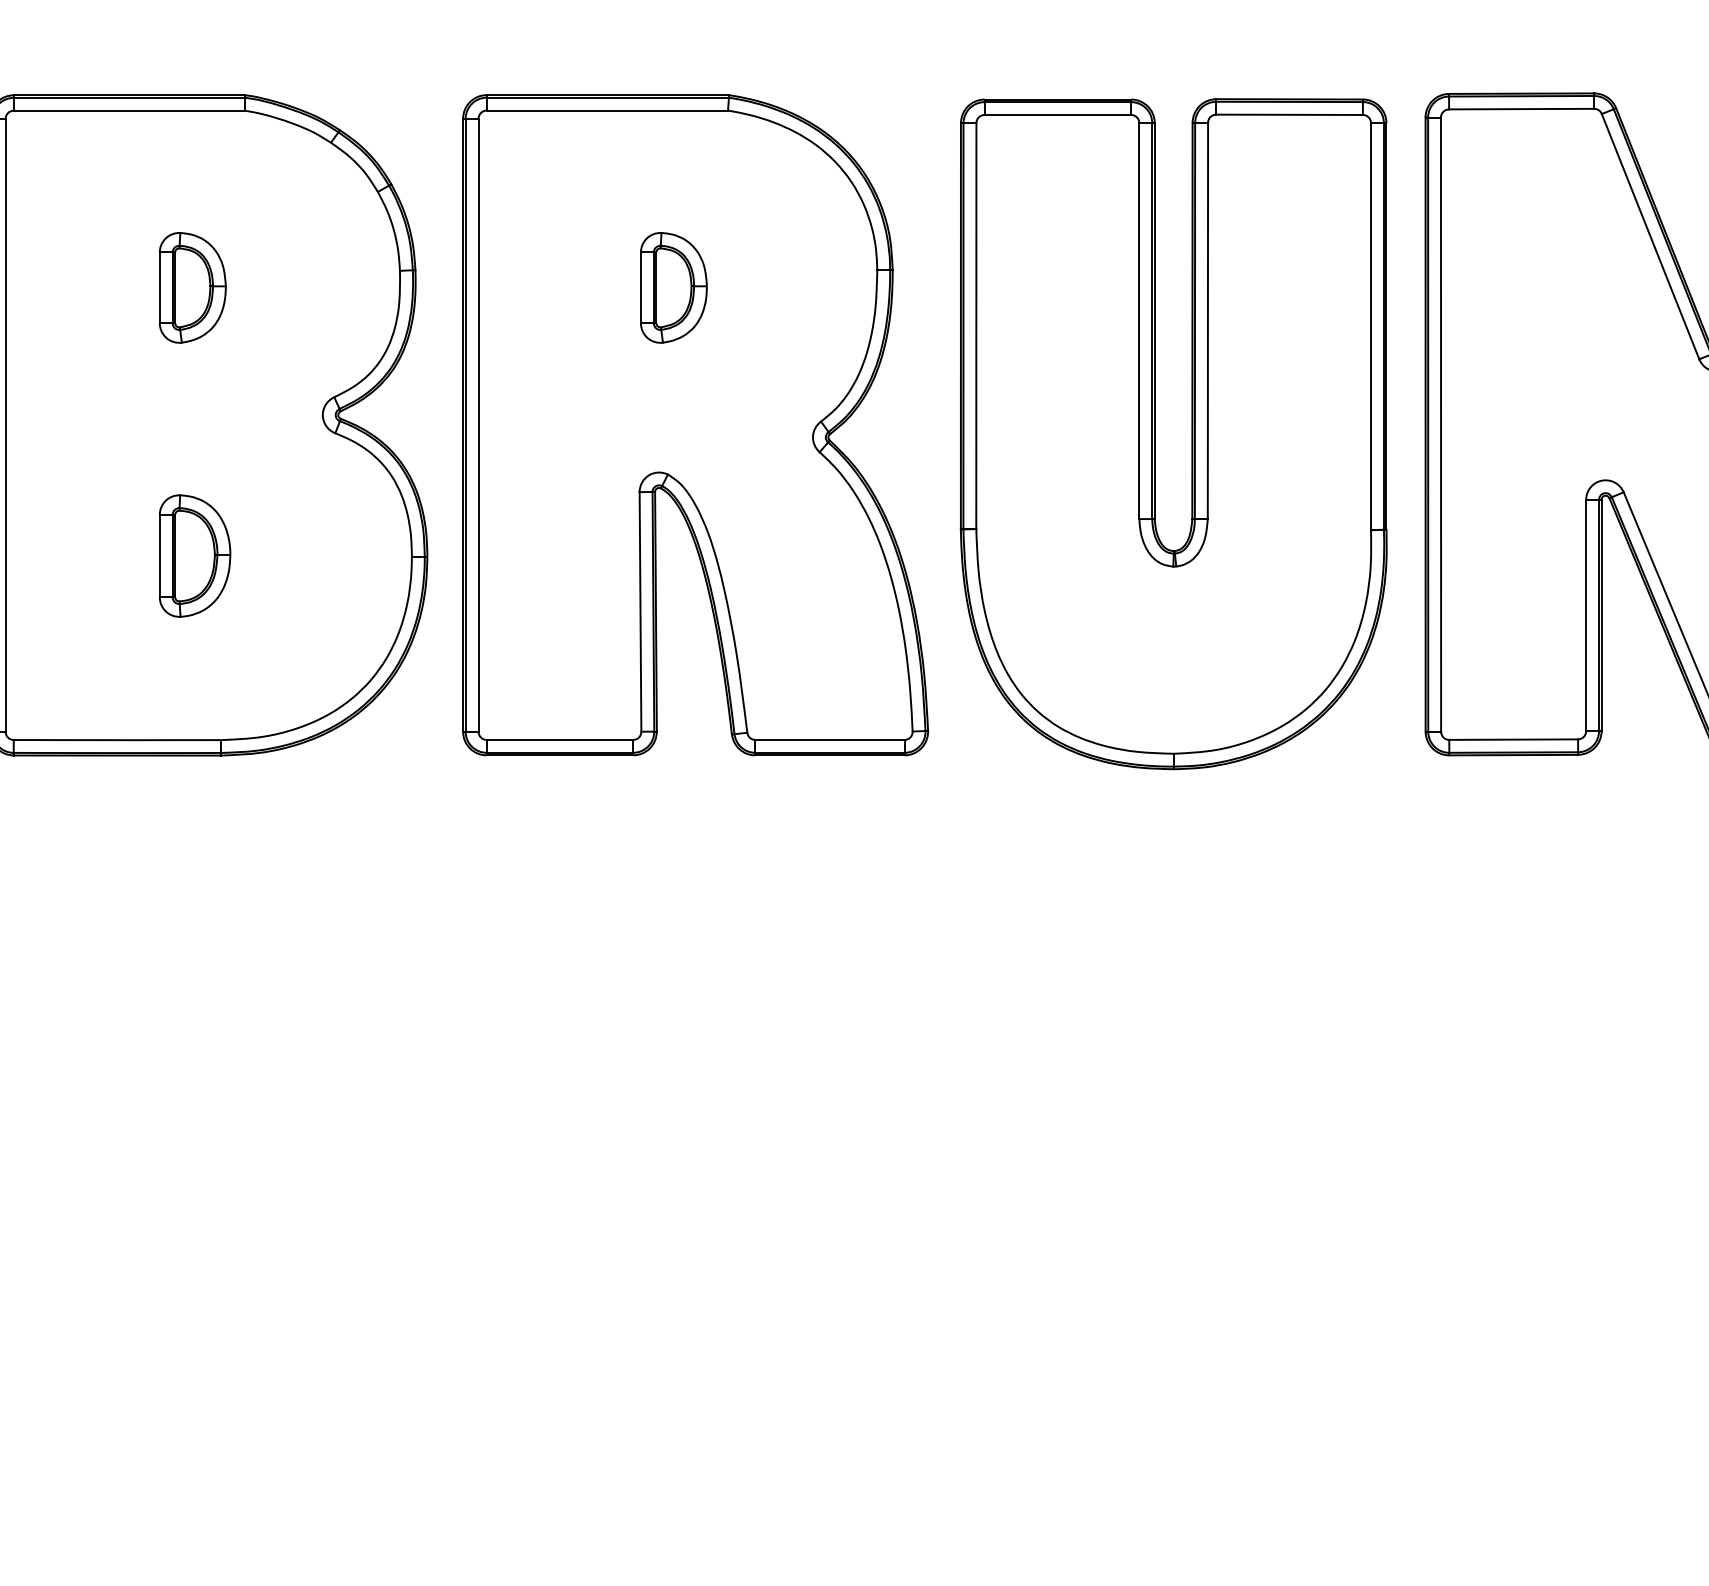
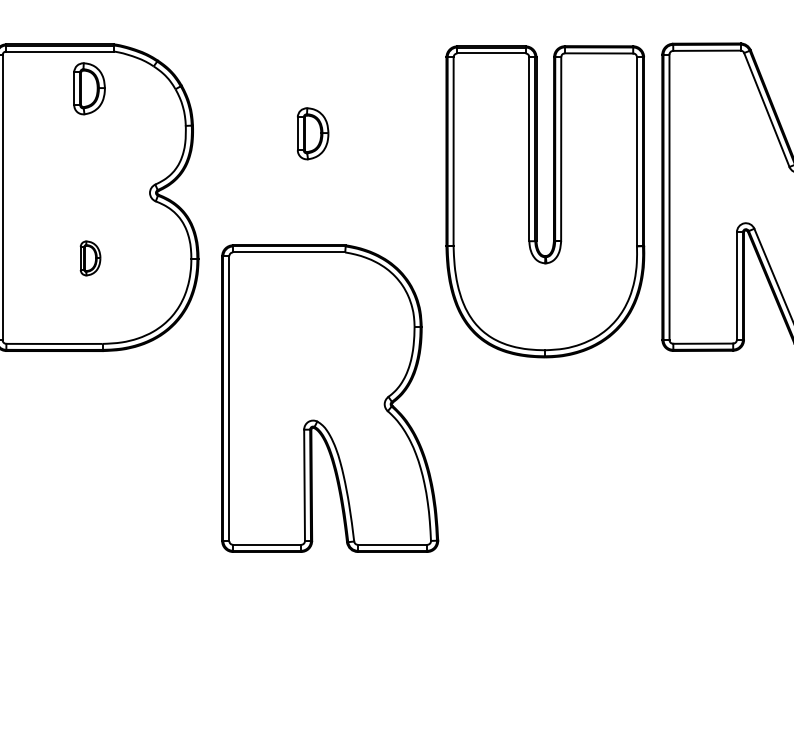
part: (192, 287) -> (89, 88), moved
part: (696, 424) -> (330, 398), moved
part: (194, 556) -> (90, 258), size x0.6

